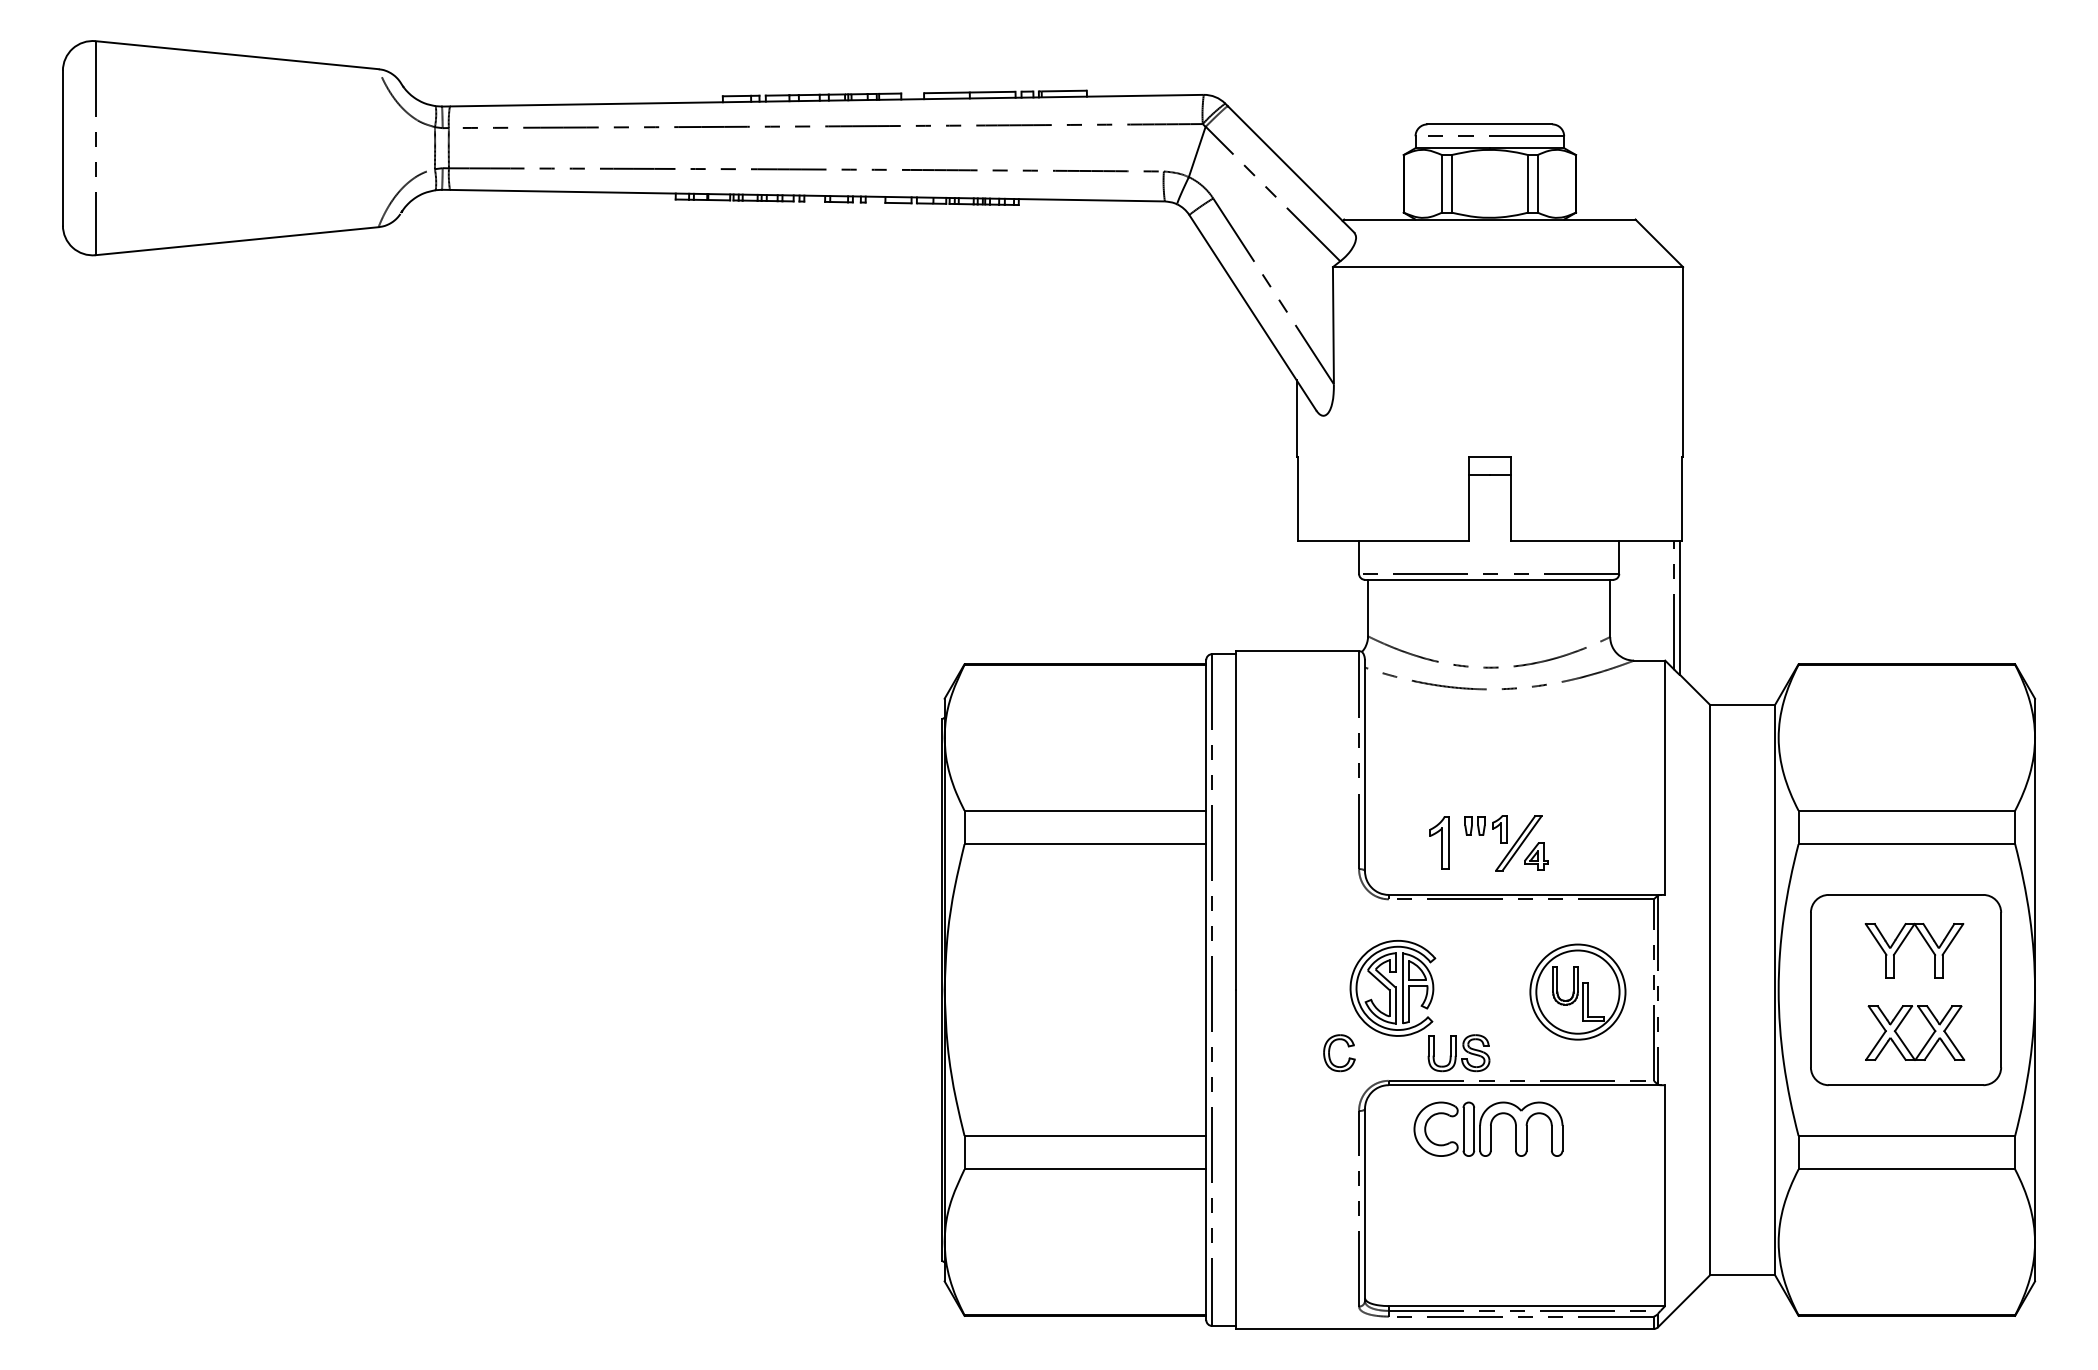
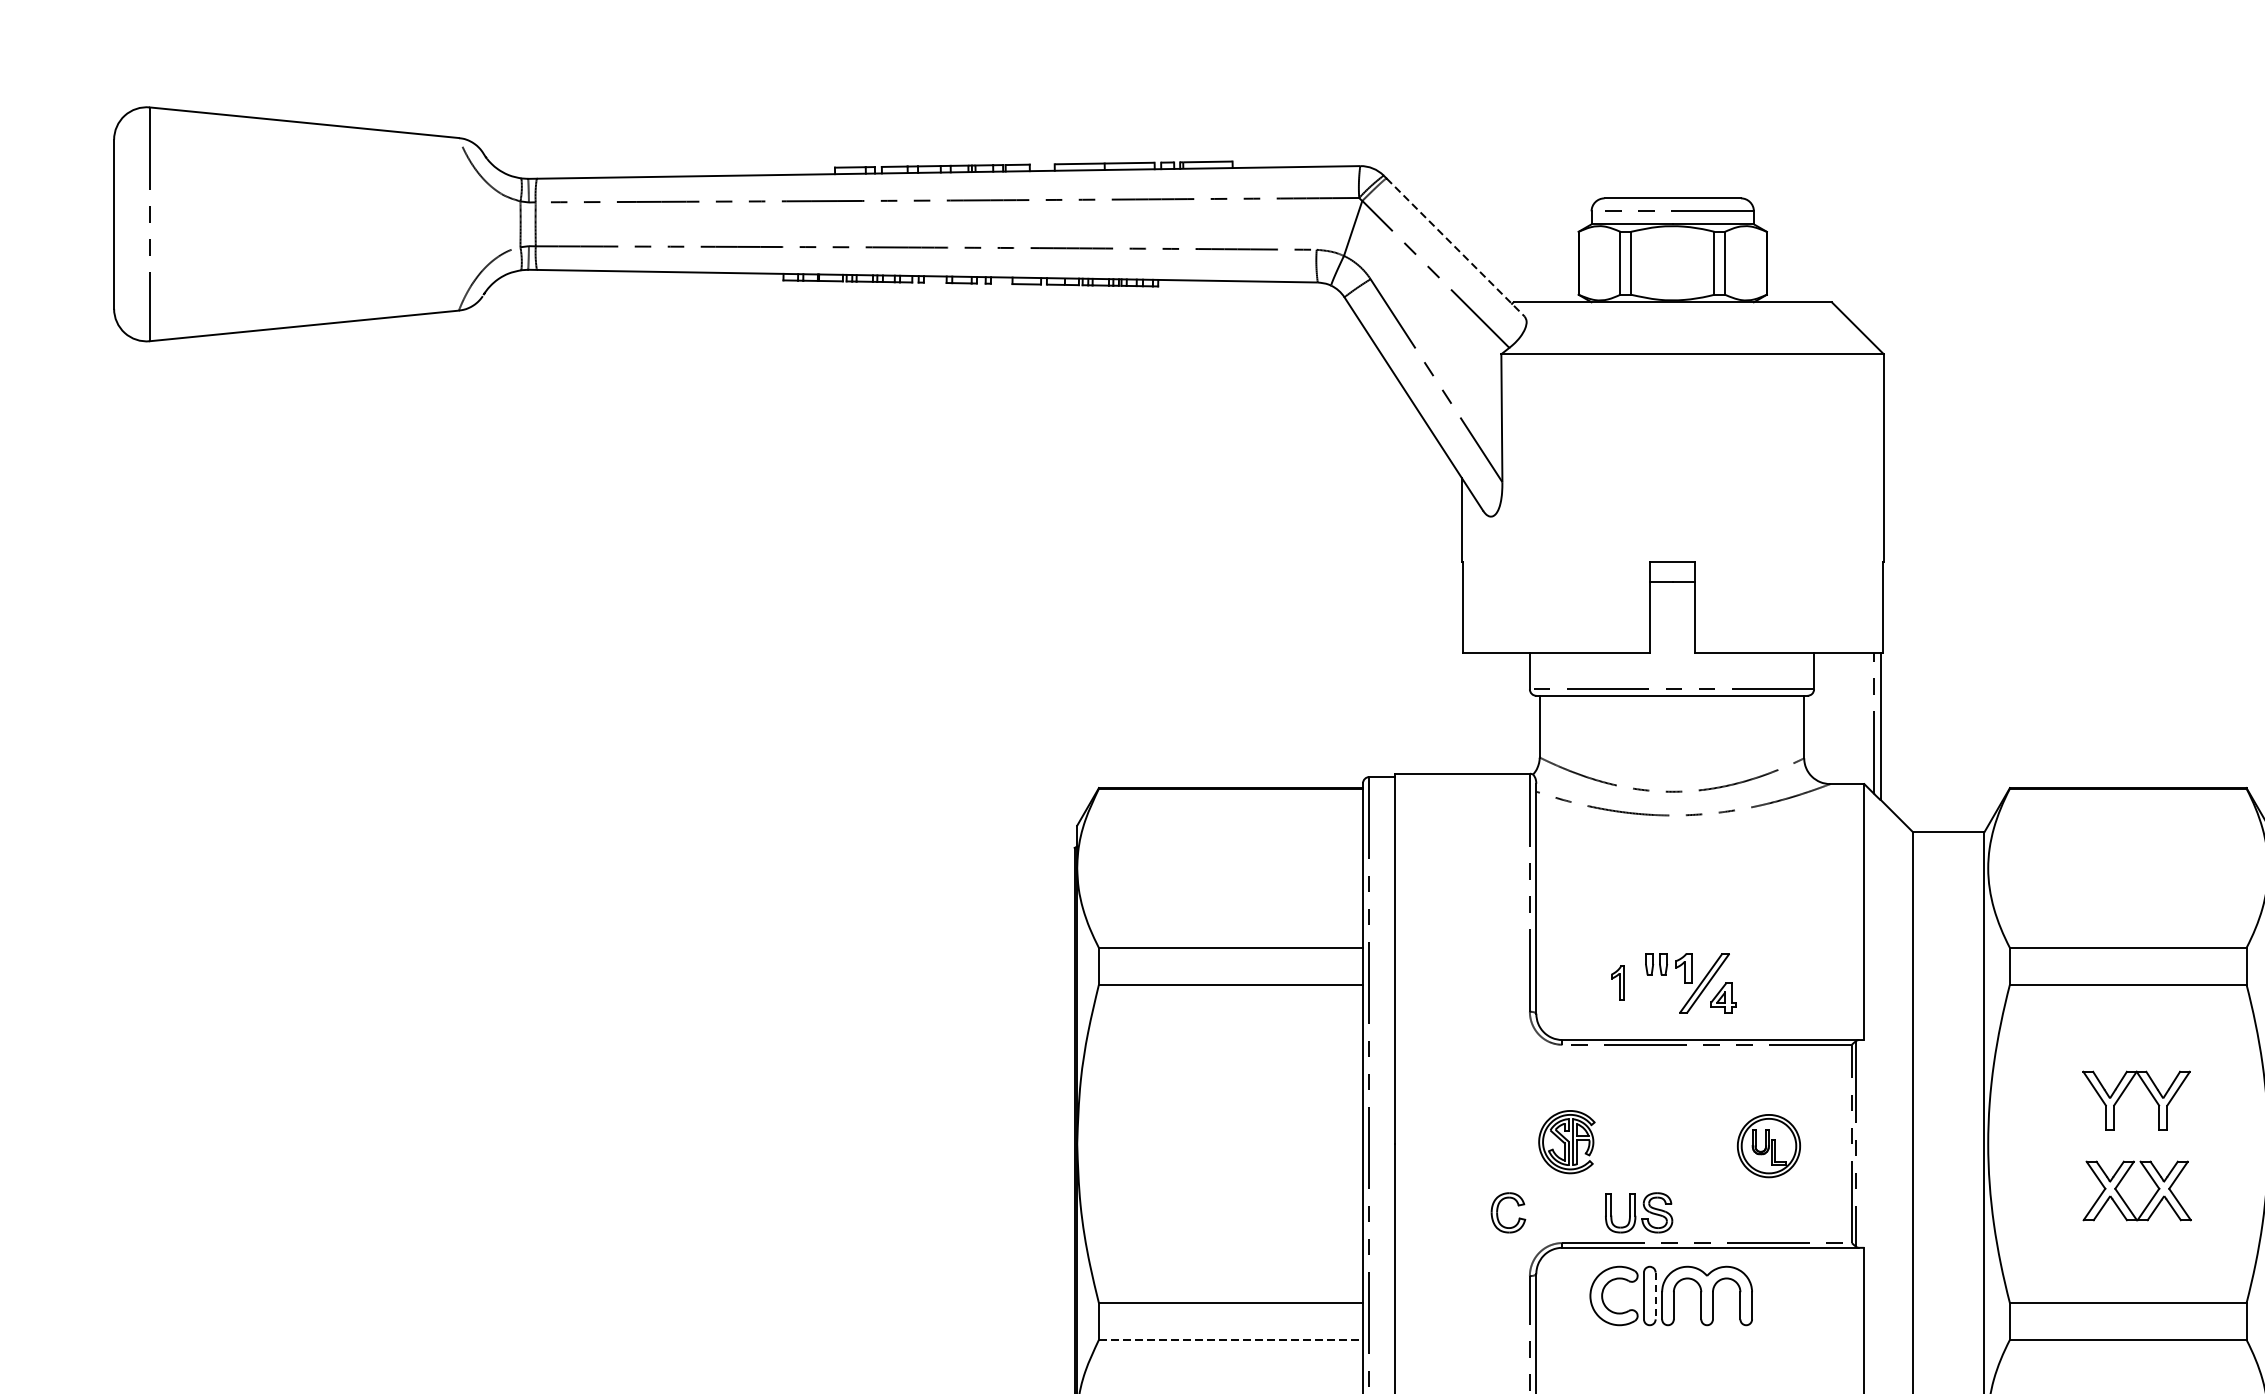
line: (1291, 169) -> (1456, 247), solid -> dashed
part: (1439, 842) -> (1617, 982), size x0.6
part: (1392, 988) -> (1566, 1142), size x0.6
part: (1905, 990) -> (2126, 1144), removed
part: (1577, 991) -> (1768, 1145), size x0.6
line: (1474, 1129) -> (1655, 1296), solid -> dashed
line: (1085, 1169) -> (1231, 1339), solid -> dashed

